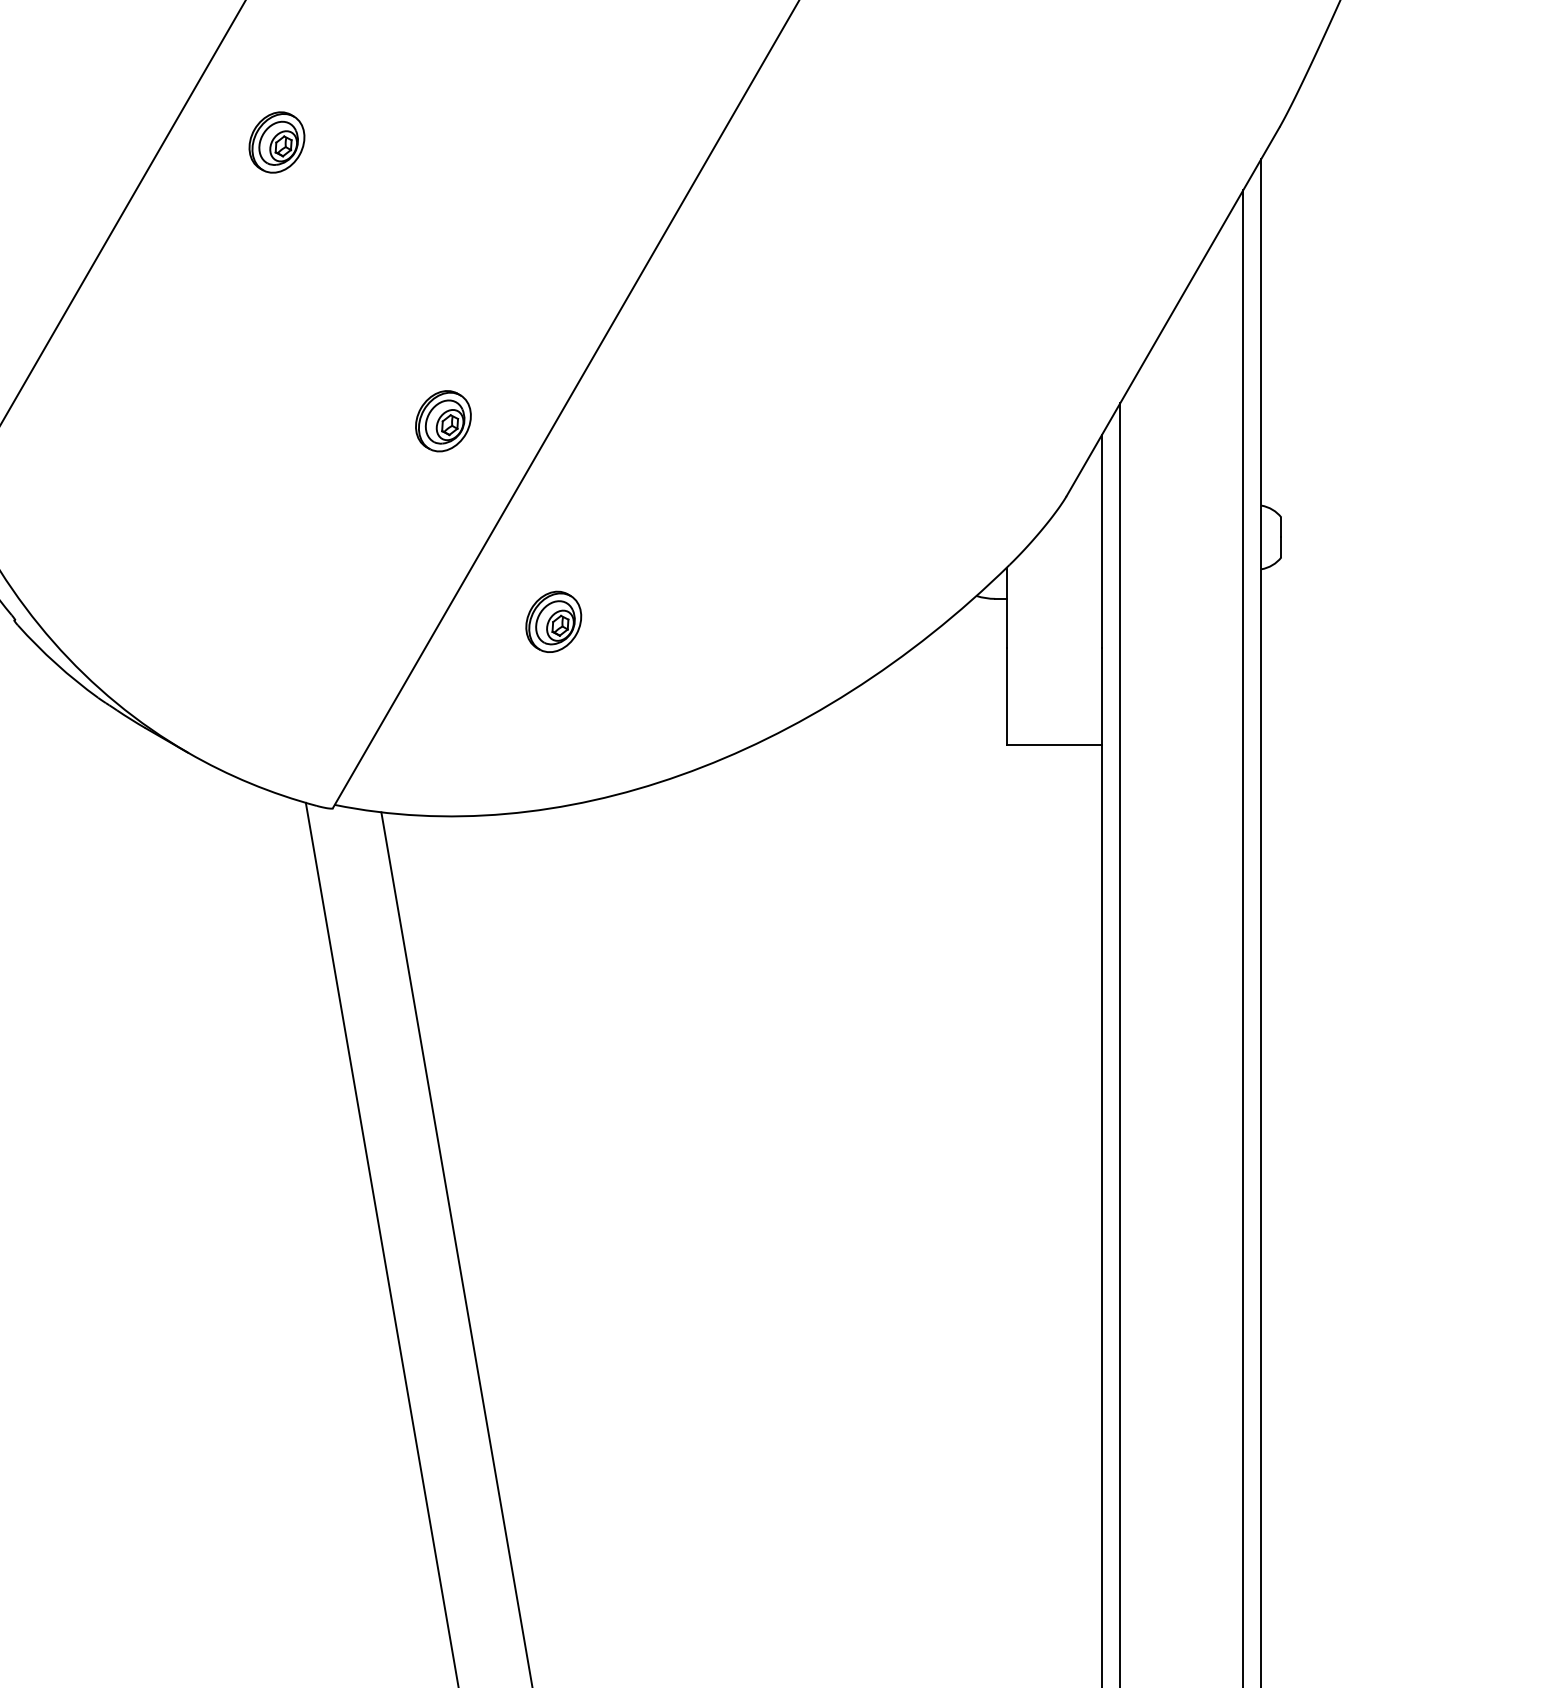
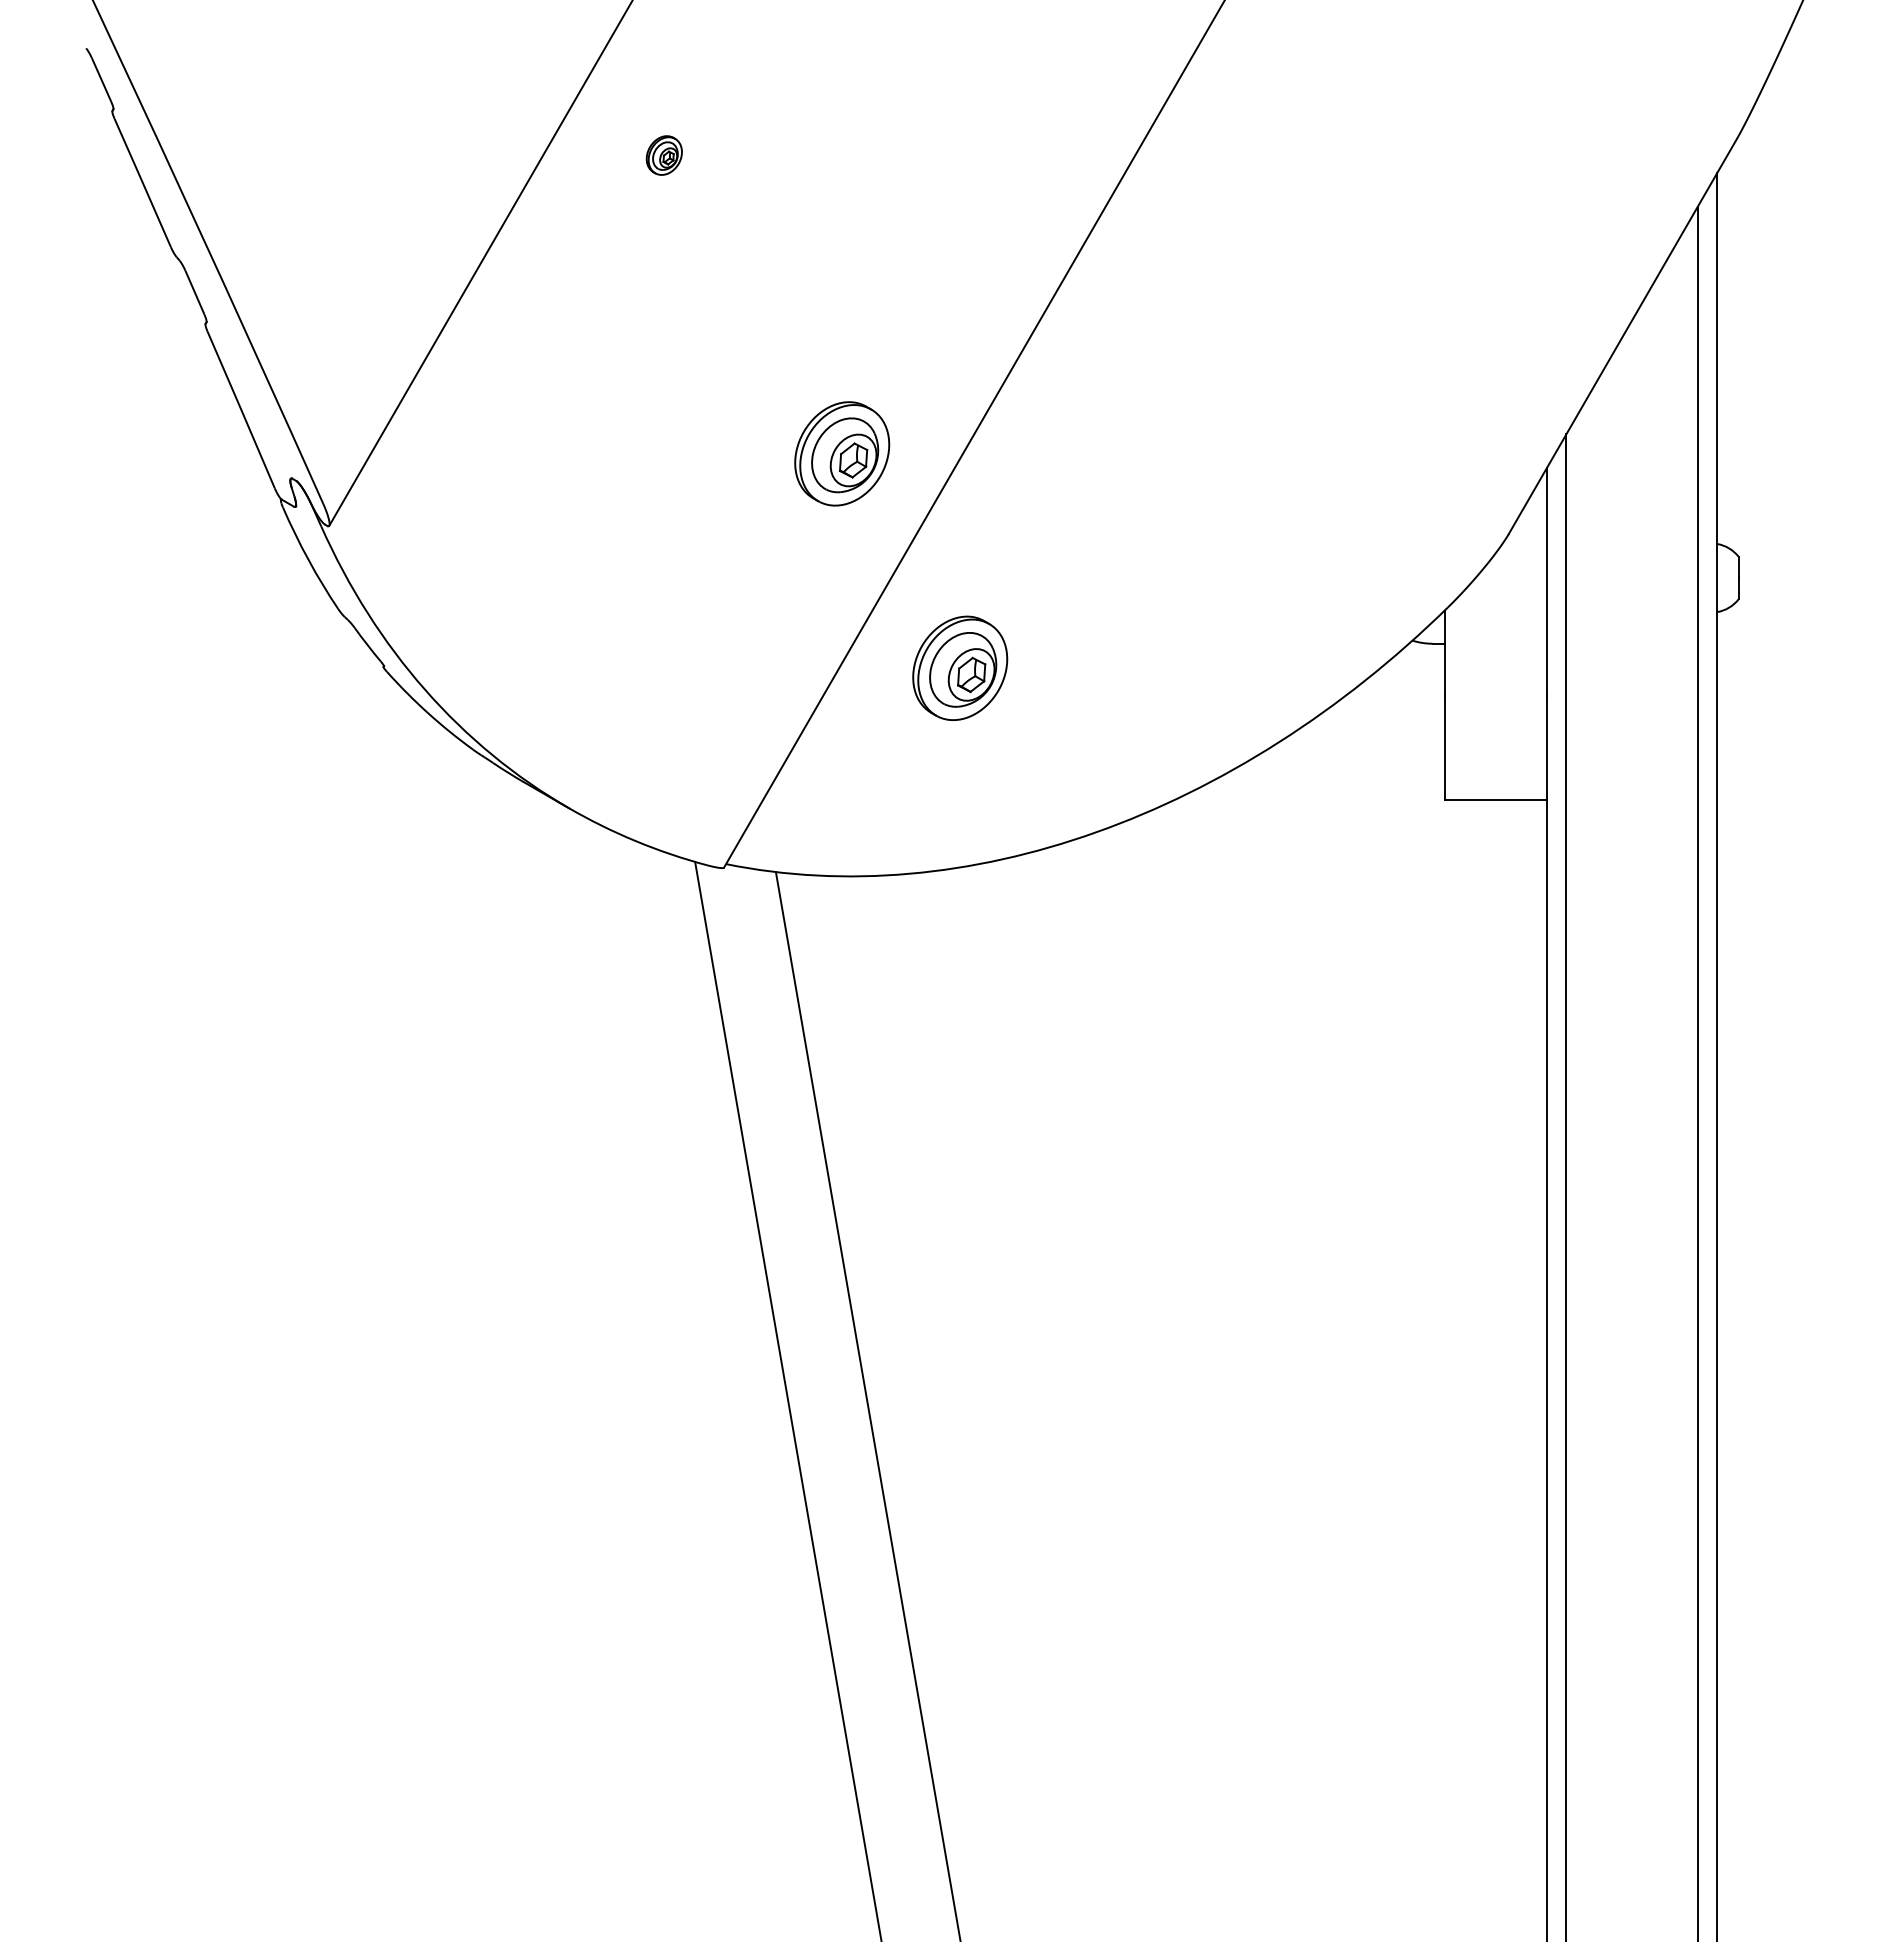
part: (277, 142) -> (664, 155), size x0.6
part: (443, 421) -> (842, 453), size x1.6
part: (553, 622) -> (960, 668), size x1.6

